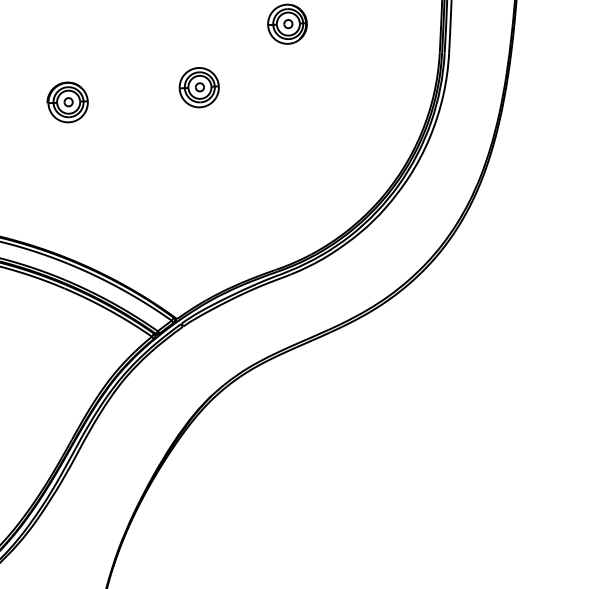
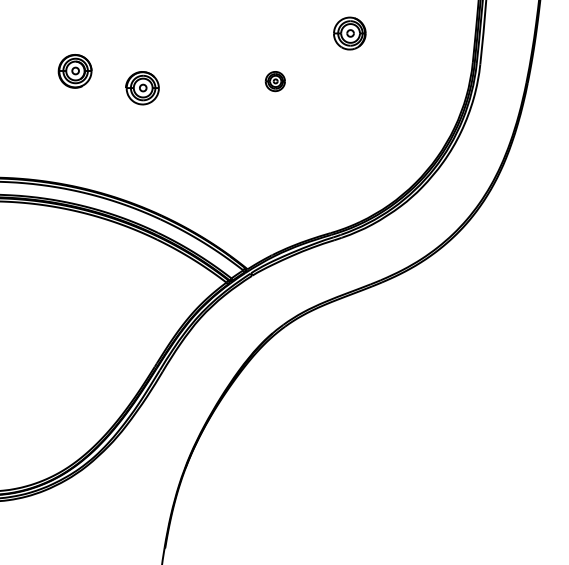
part: (199, 87) -> (275, 81), size x0.6
part: (67, 102) -> (142, 88), moved

